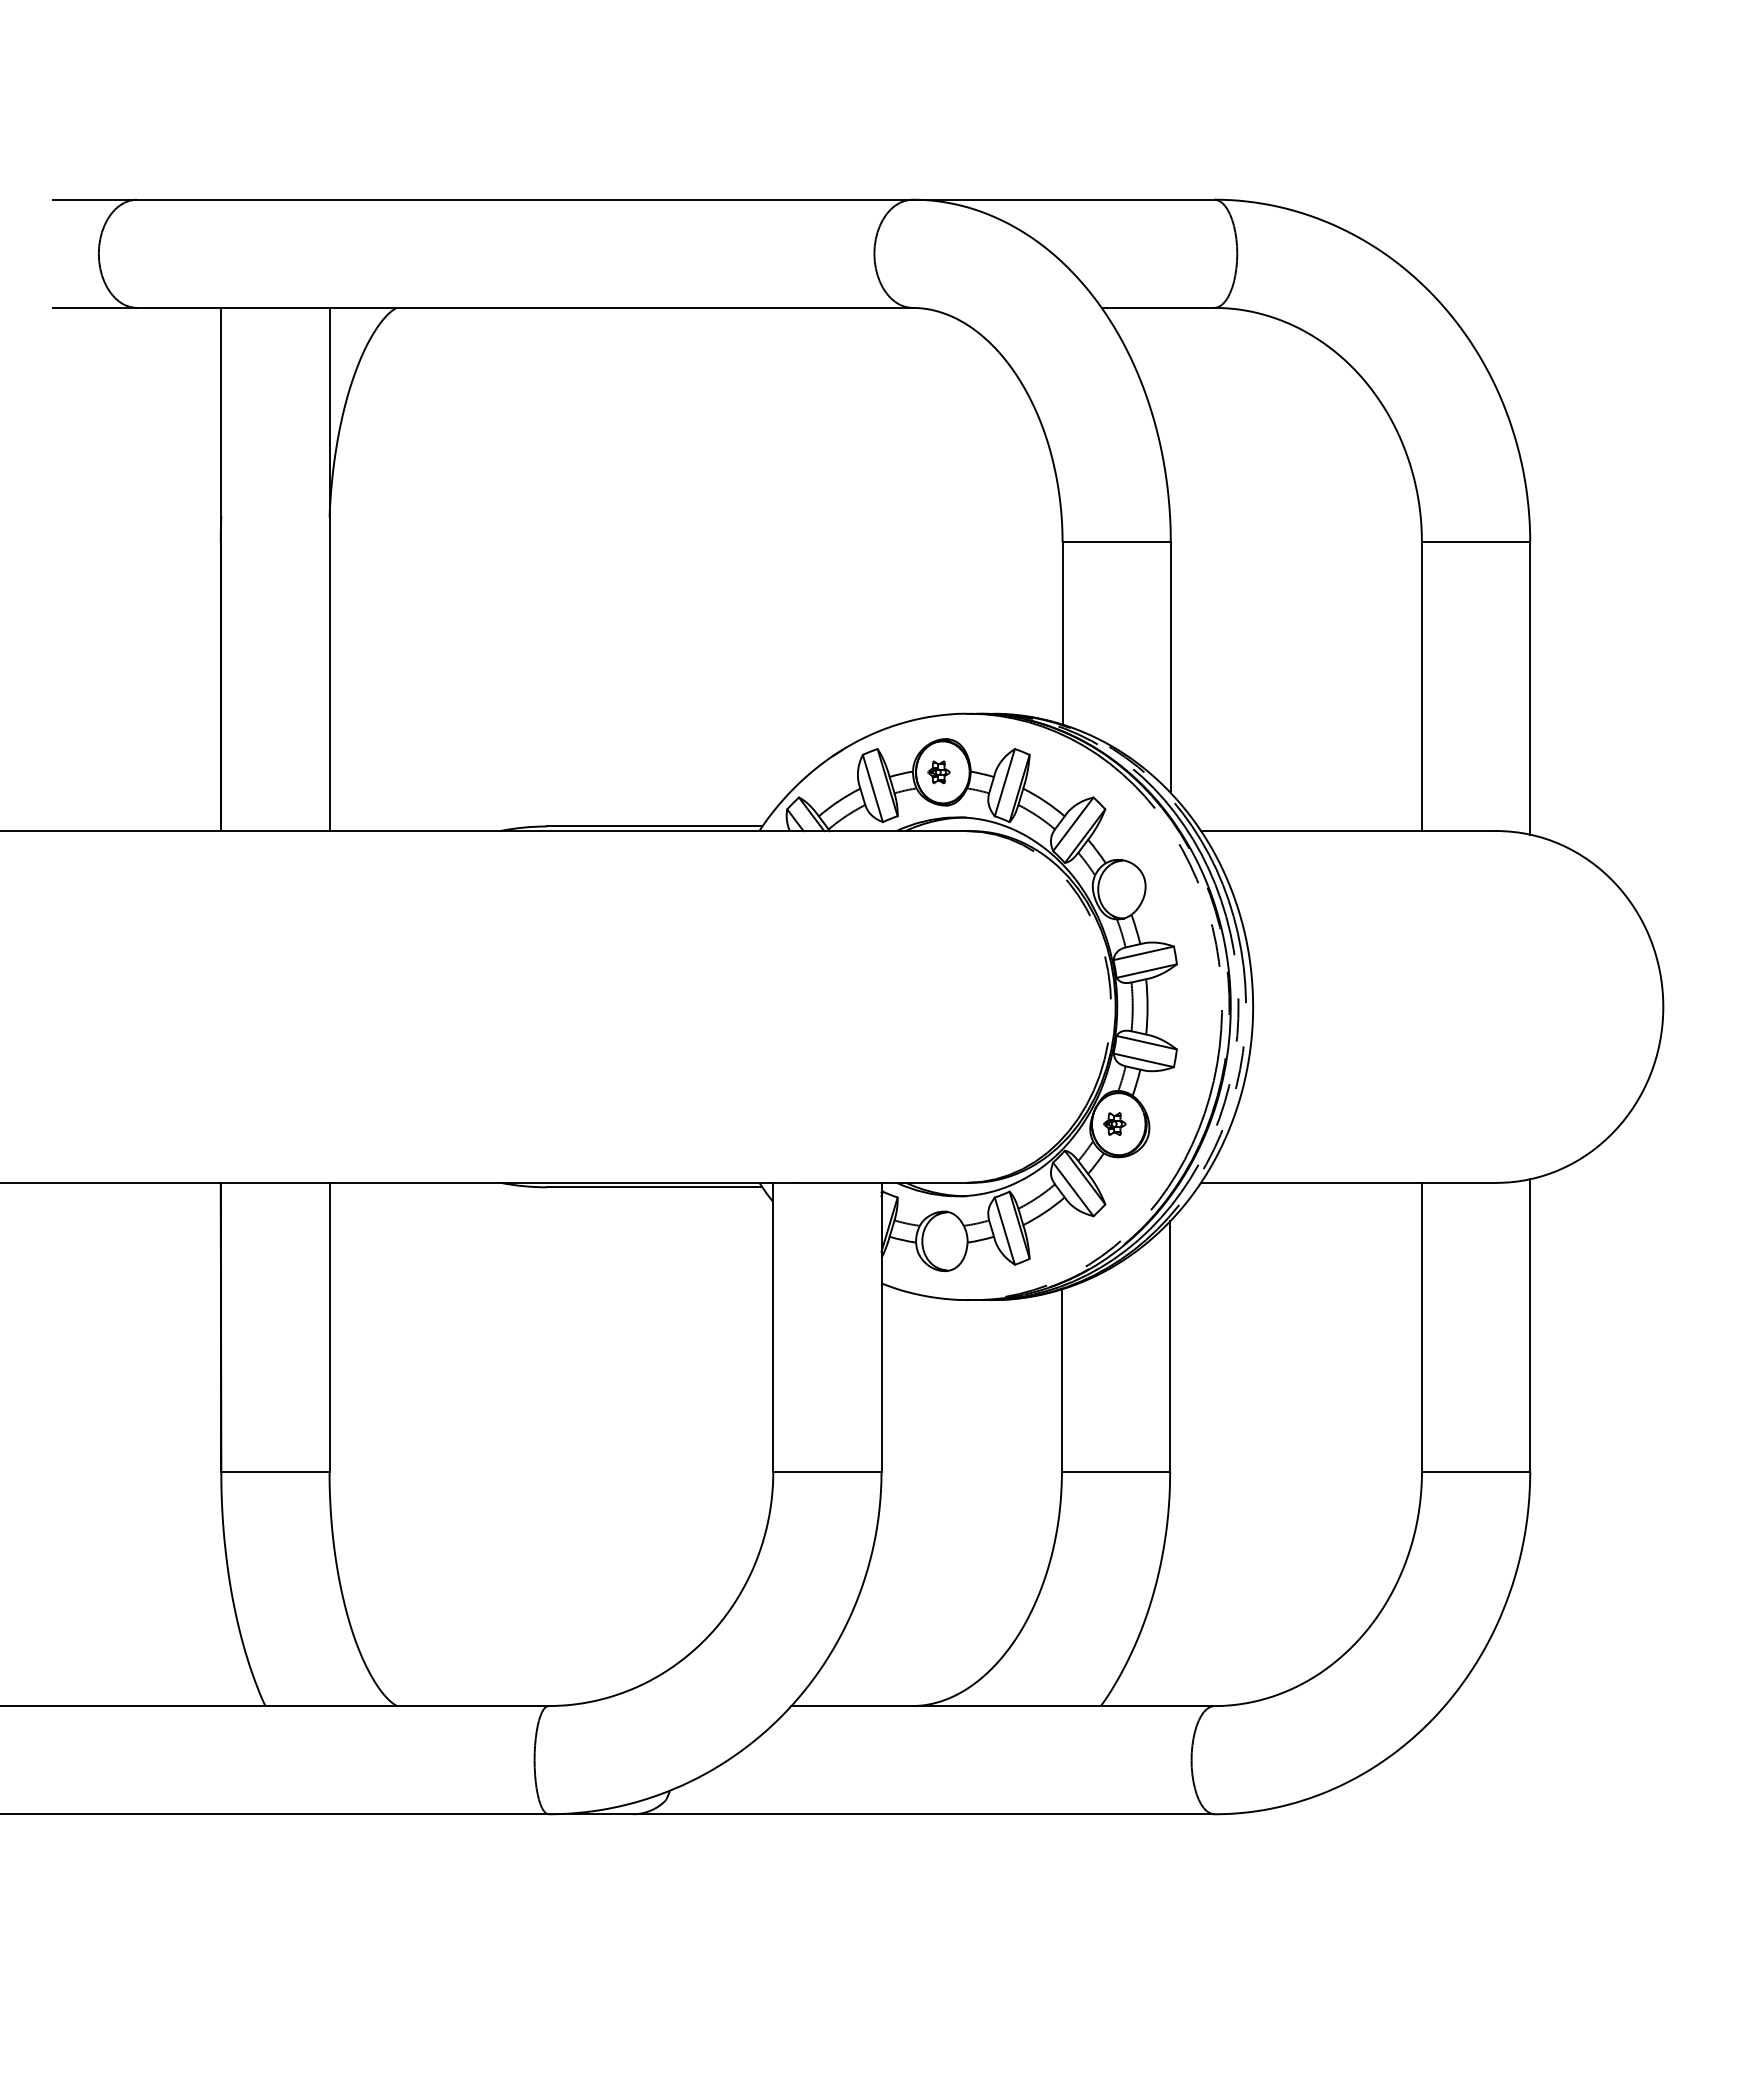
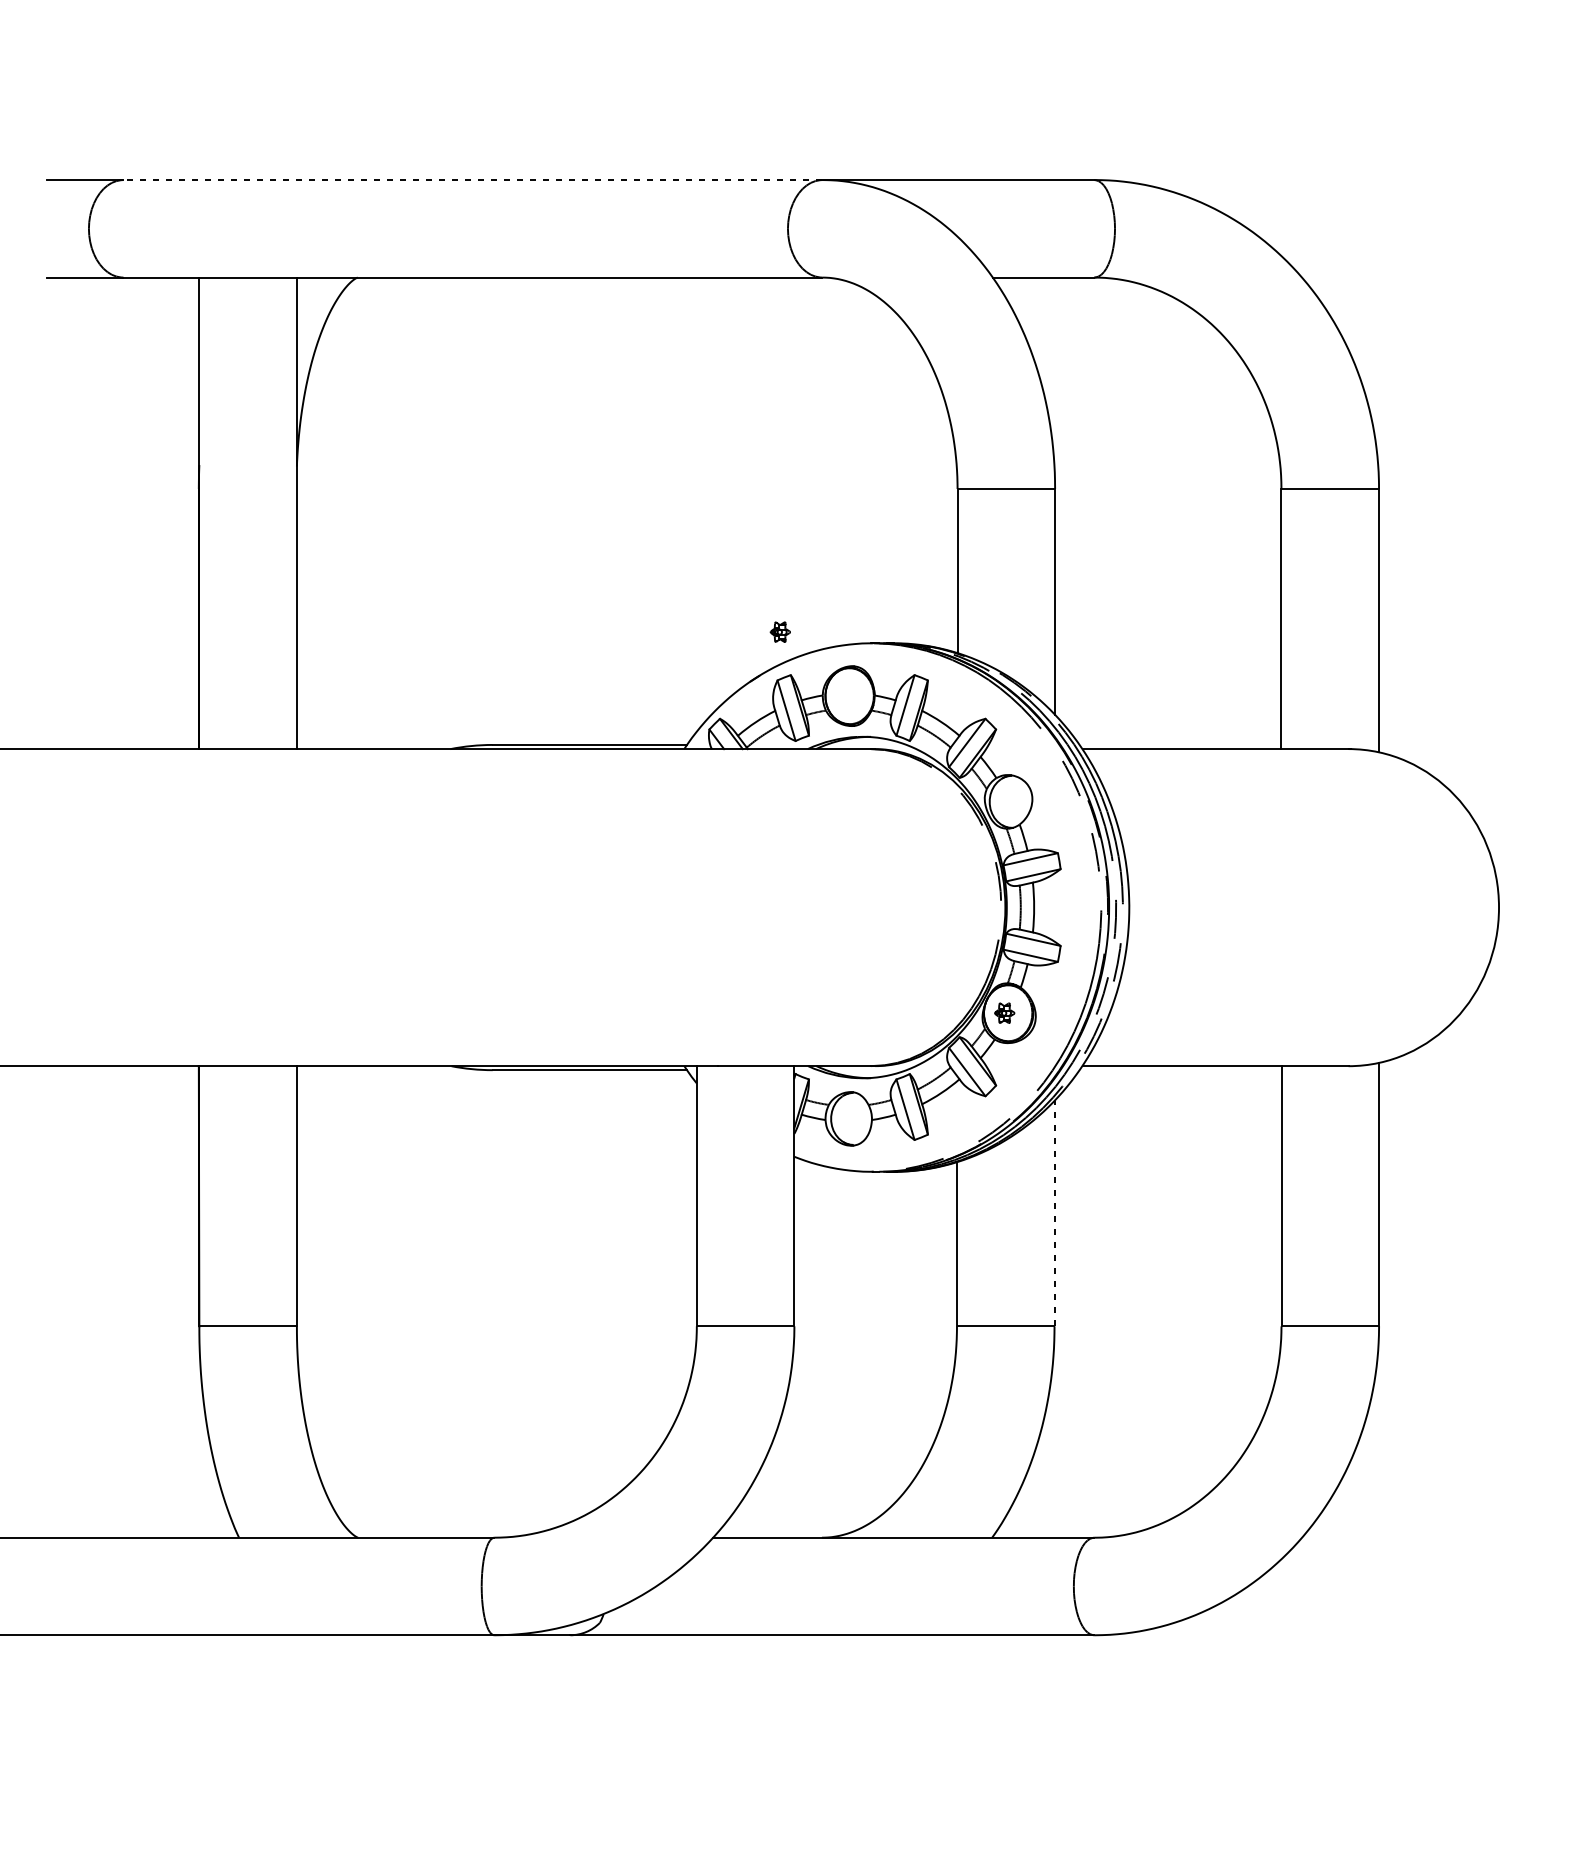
line: (524, 199) -> (472, 179), solid -> dashed
part: (938, 772) -> (779, 632), moved
line: (1170, 1345) -> (1054, 1212), solid -> dashed

